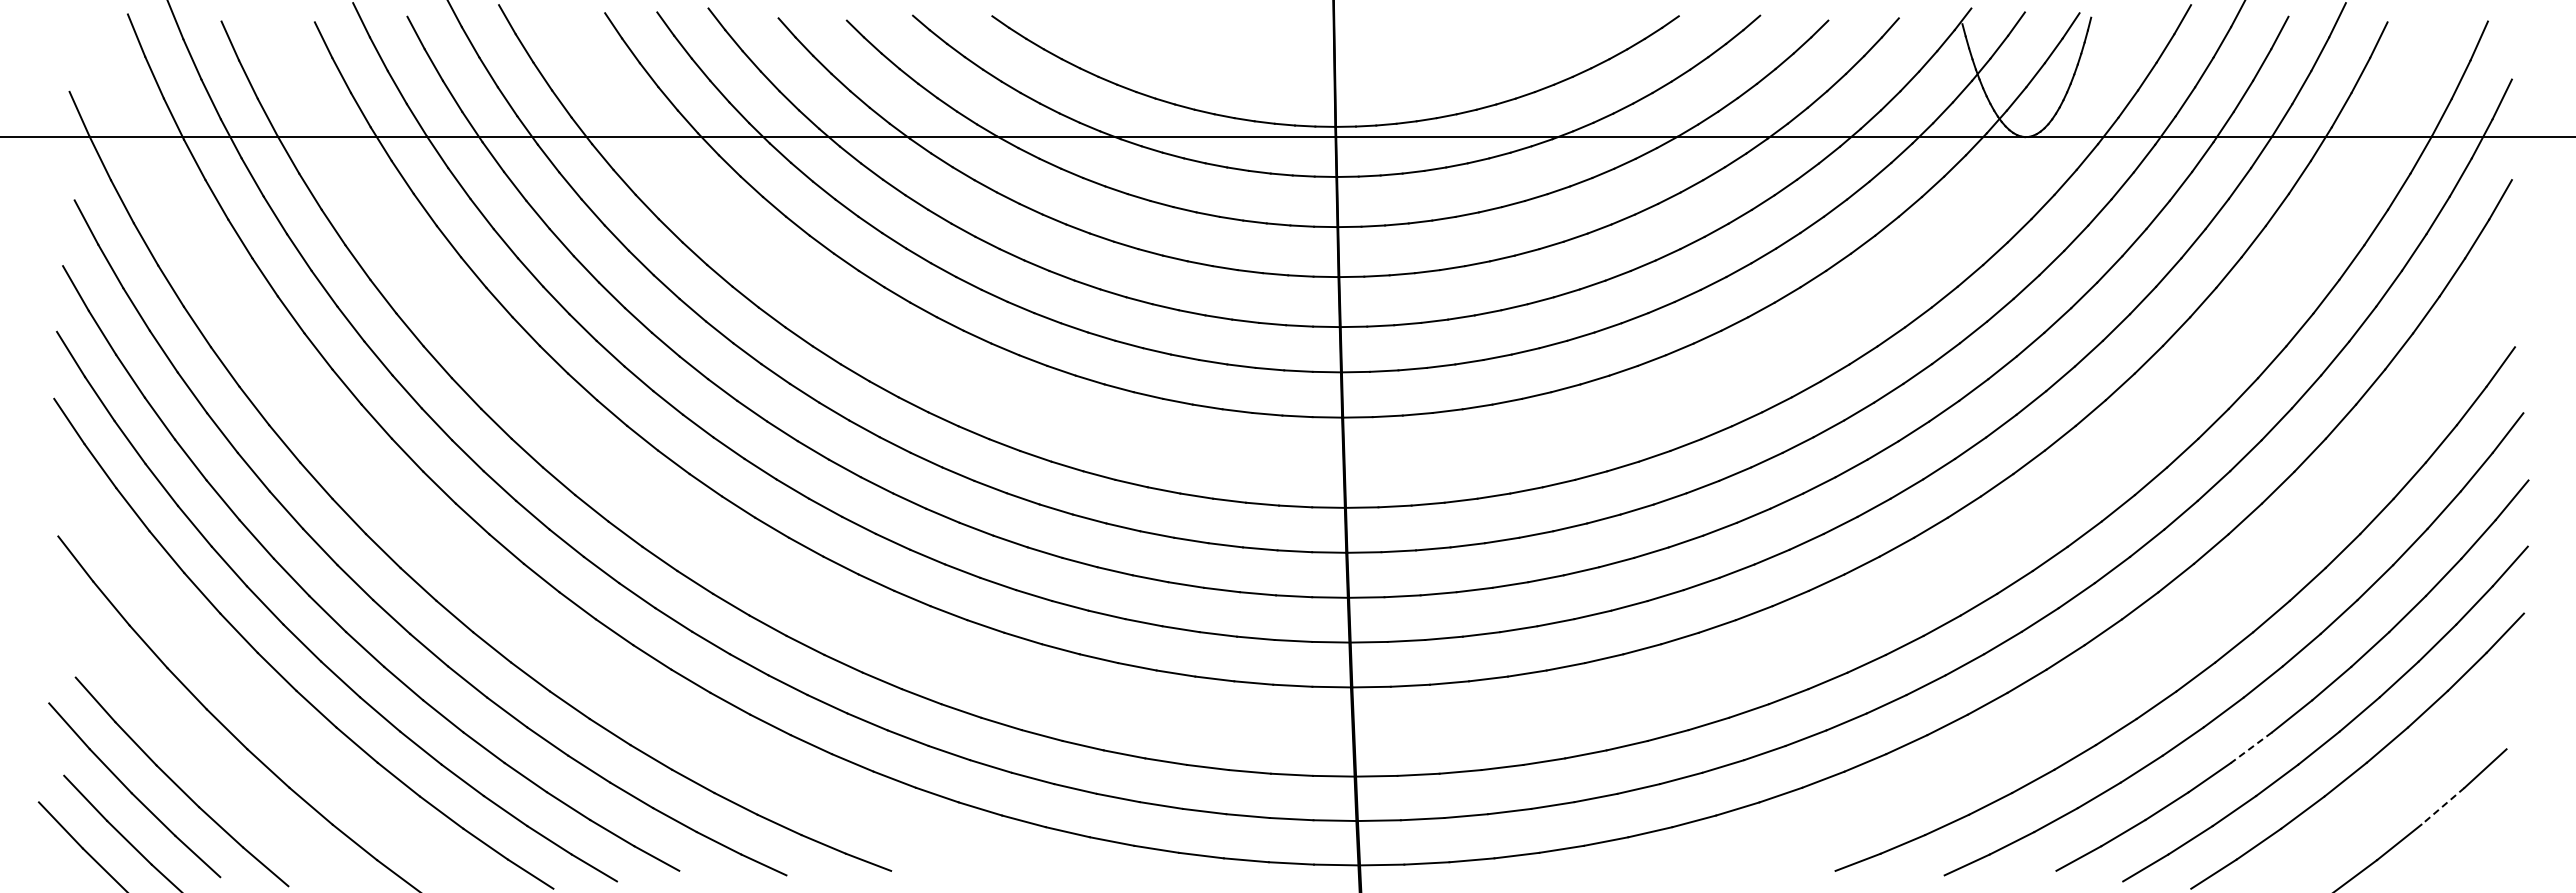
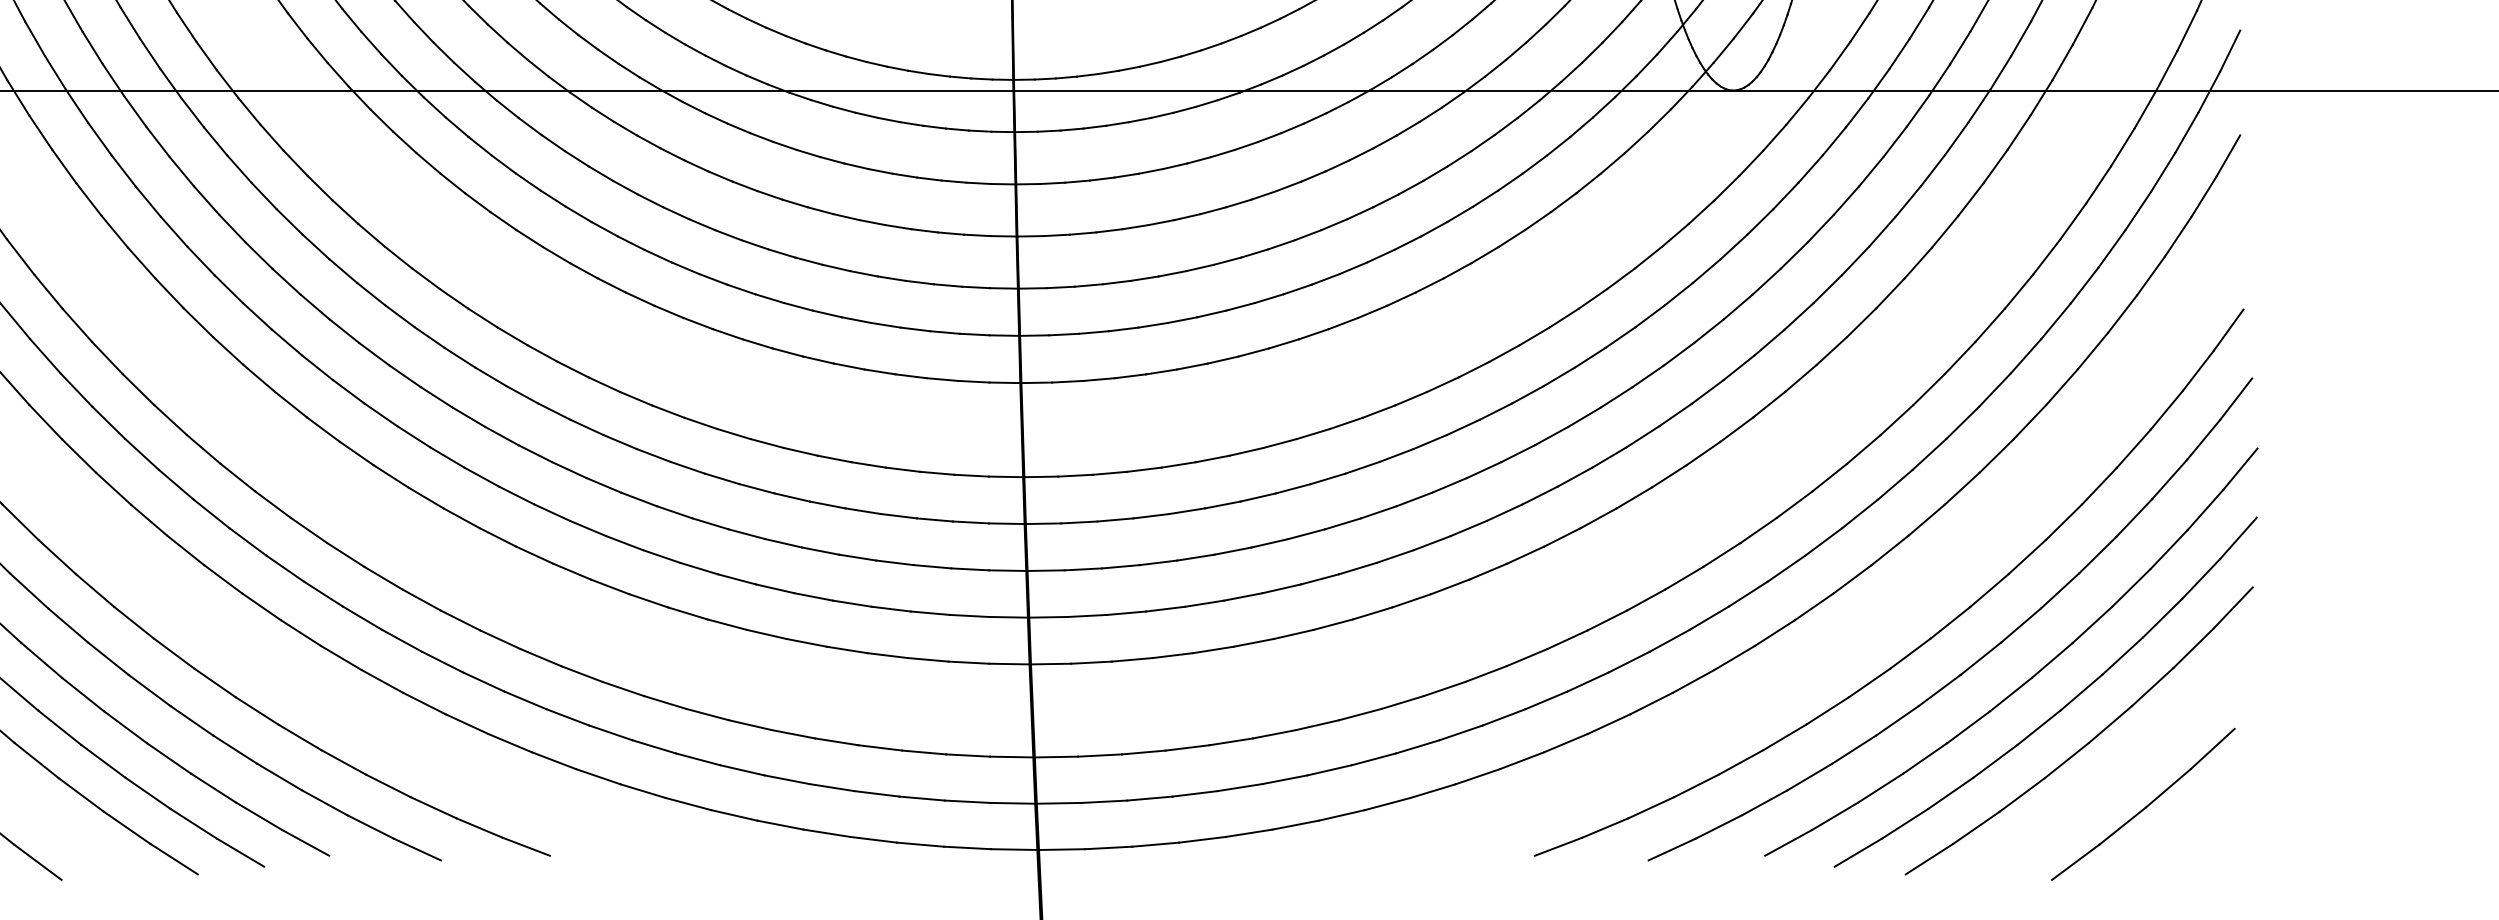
line: (2251, 747) -> (1968, 727), dashed -> solid
line: (2442, 806) -> (2167, 788), dashed -> solid

